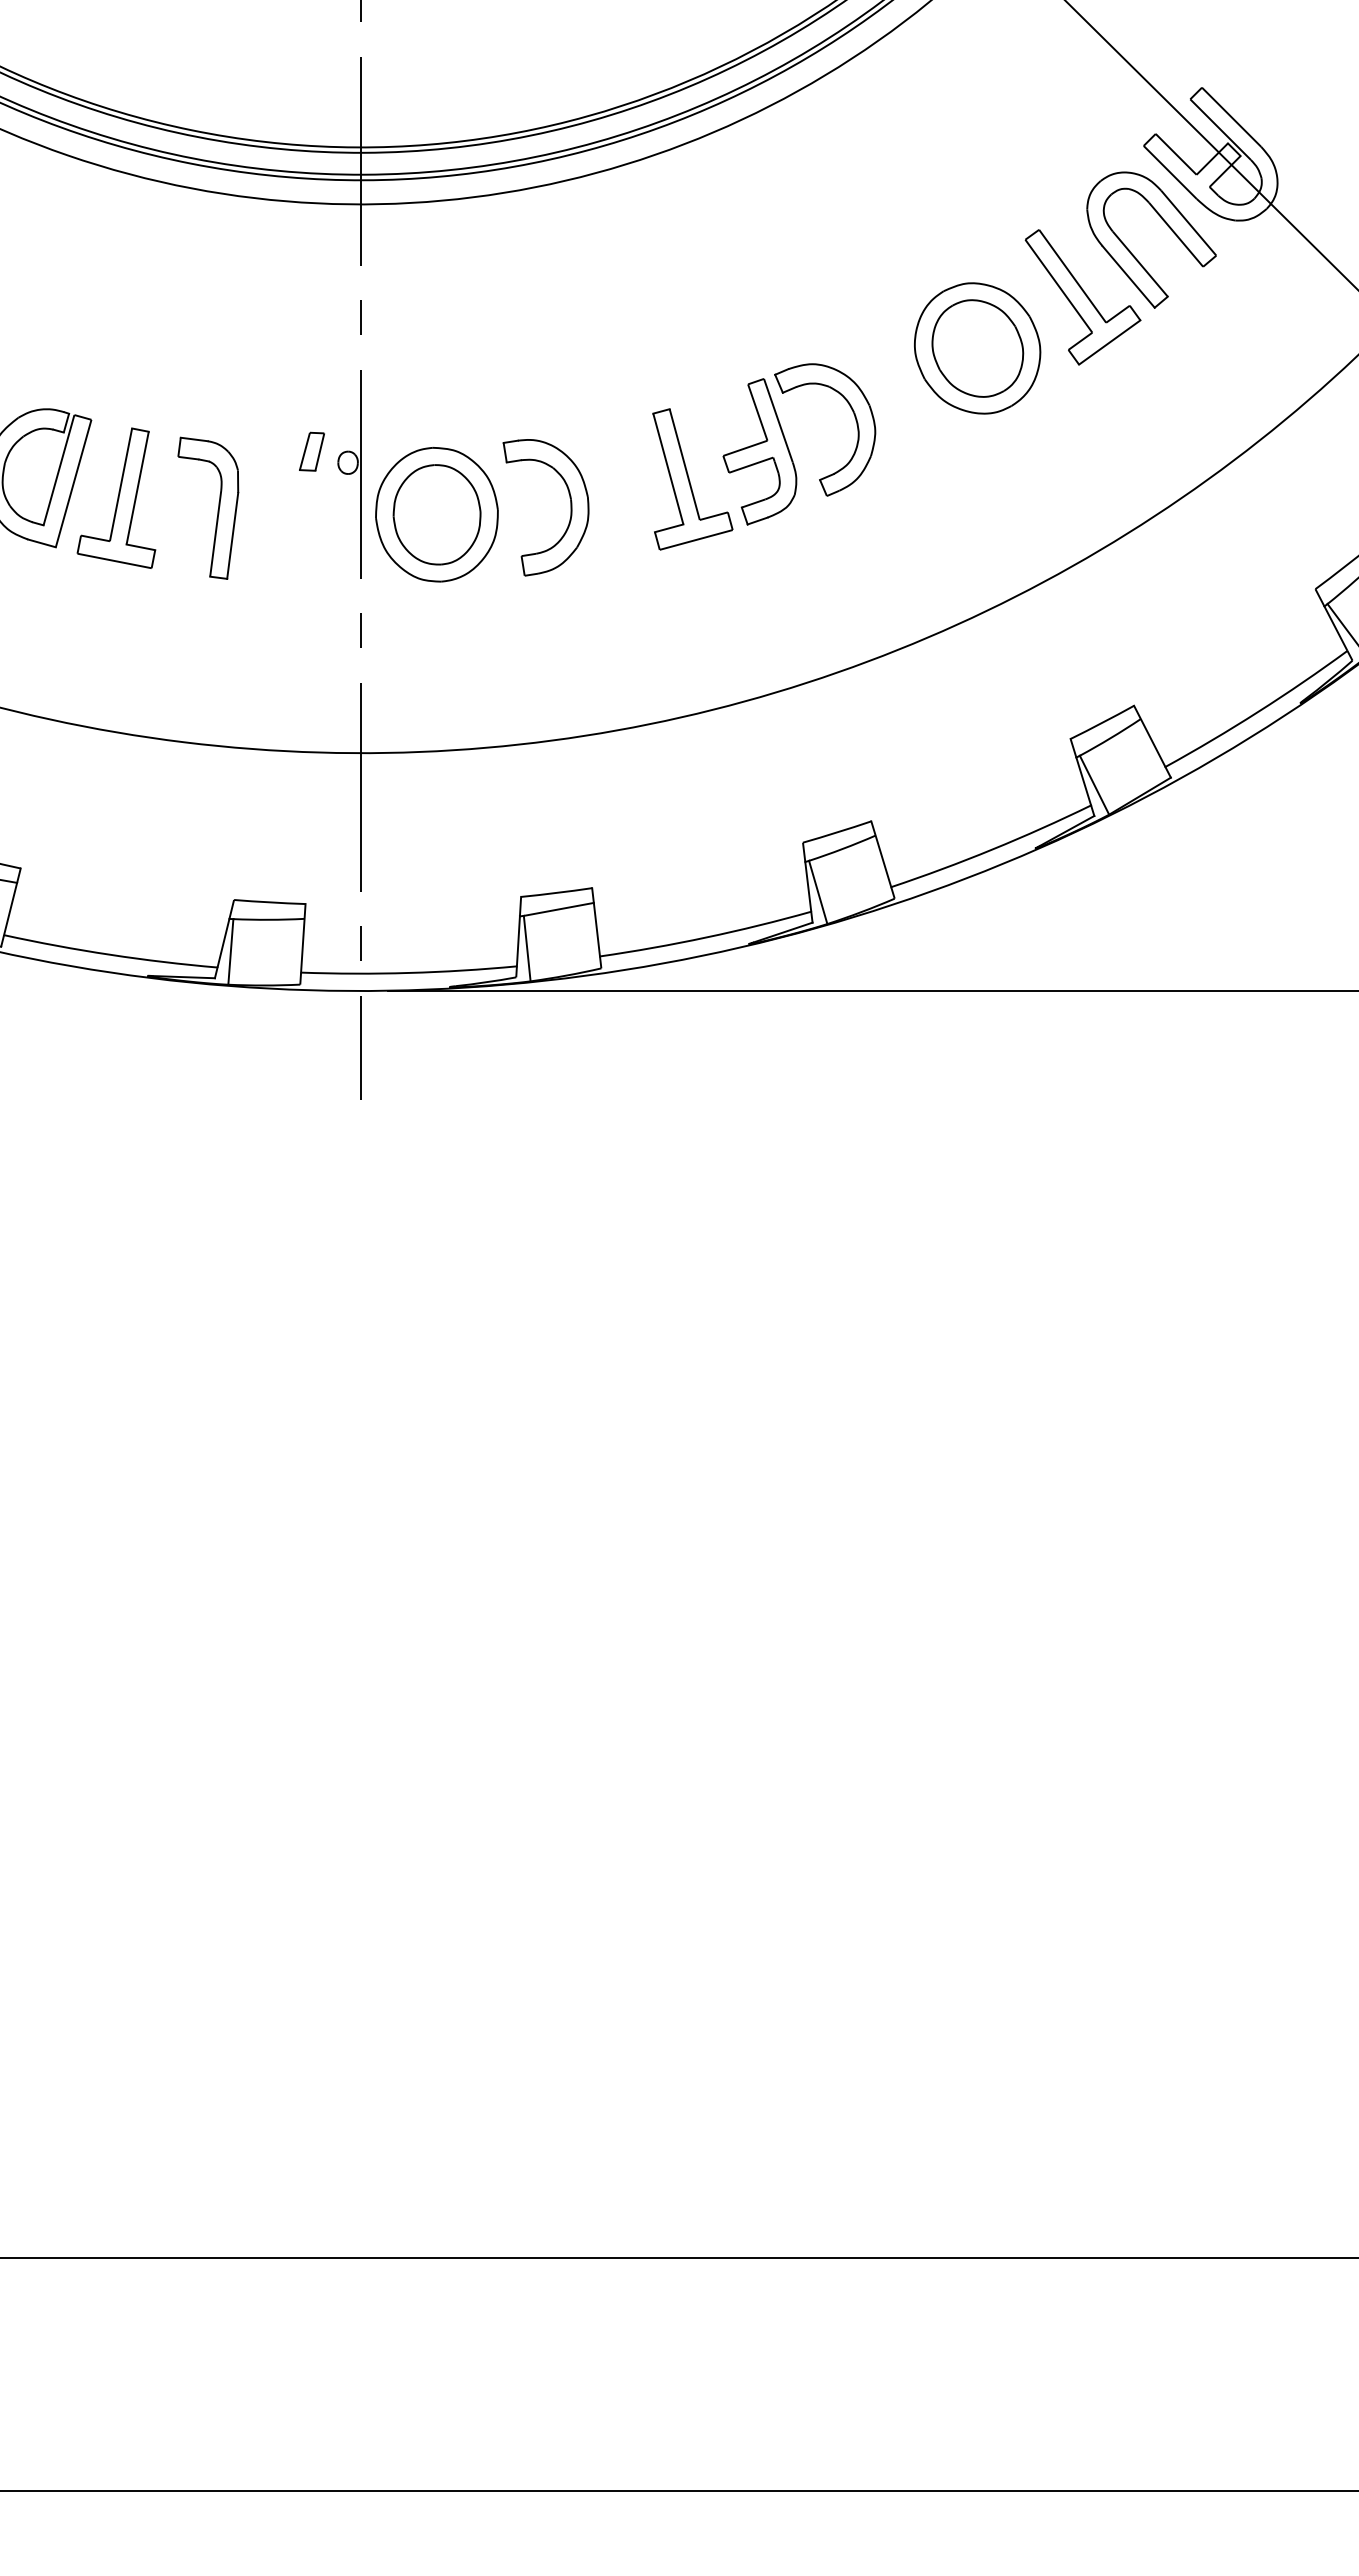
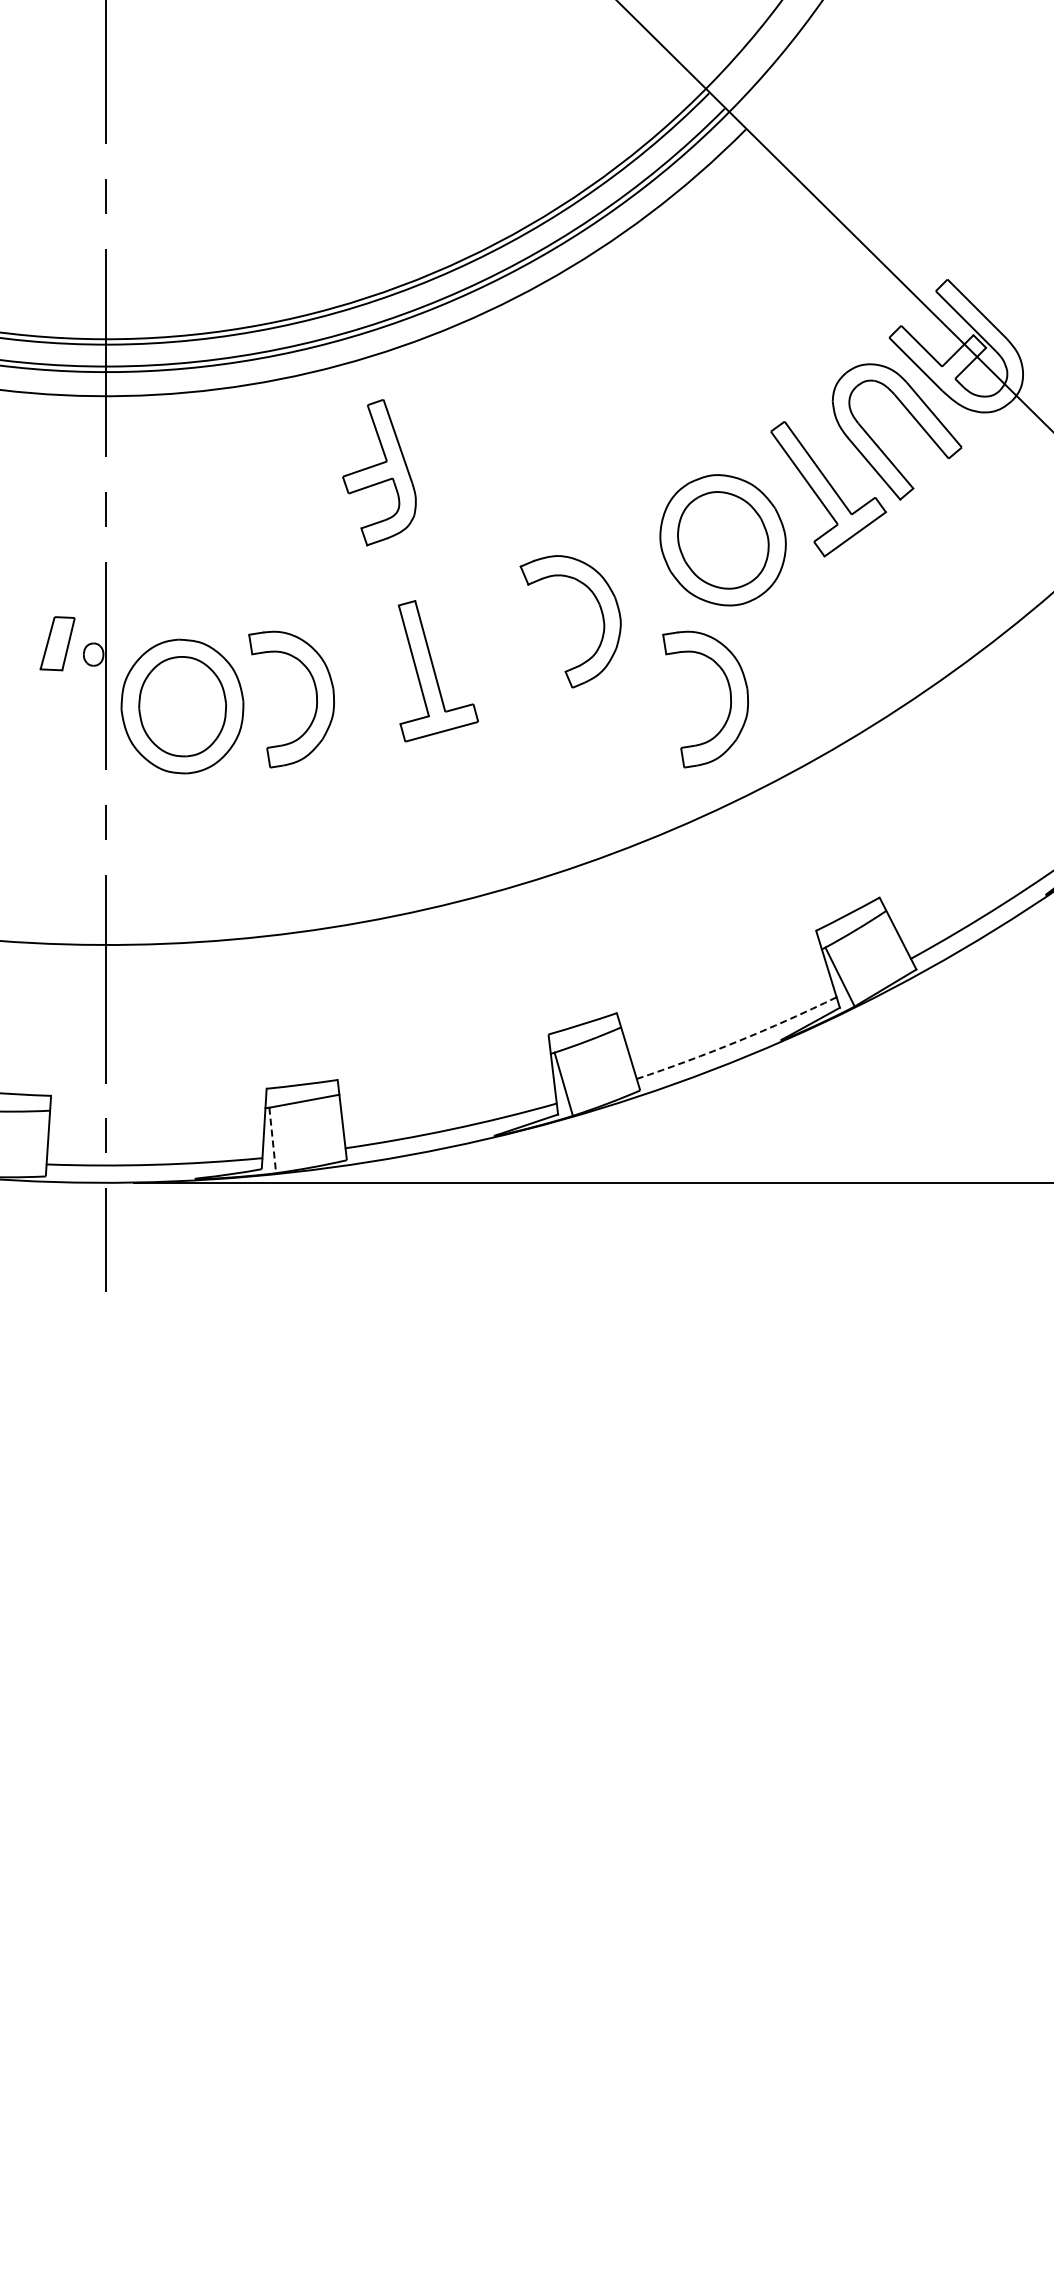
part: (311, 451) -> (57, 643), size x1.4
part: (759, 451) -> (379, 472), moved
part: (984, 507) -> (730, 699), added
arc: (992, 849) -> (738, 1041), solid -> dashed
line: (527, 948) -> (273, 1140), solid -> dashed

